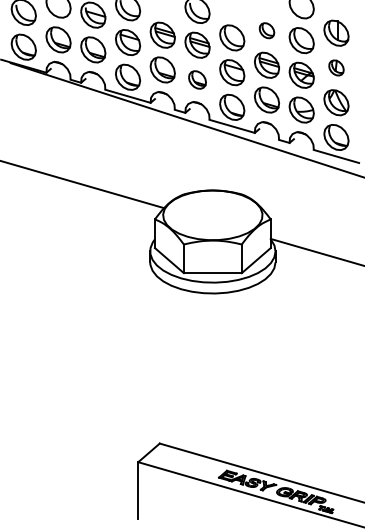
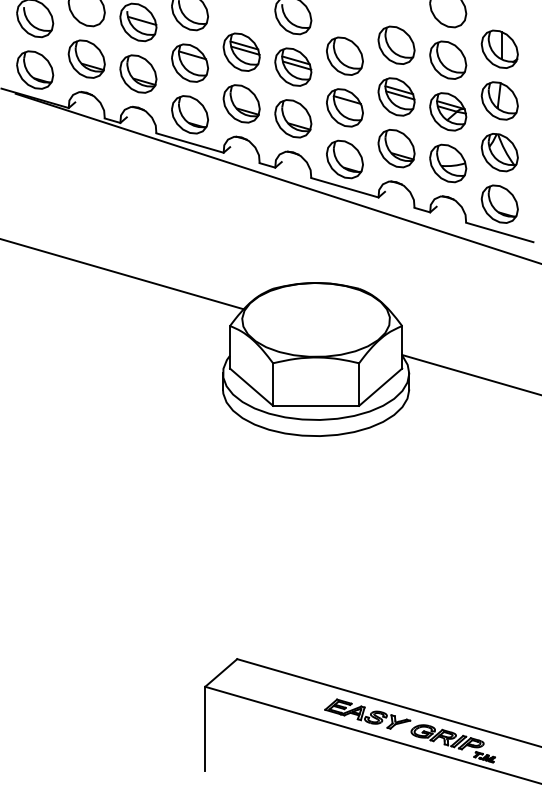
part: (266, 30) -> (395, 45), size x1.67
part: (336, 67) -> (499, 100), size x1.67
part: (197, 79) -> (293, 118), size x1.43

